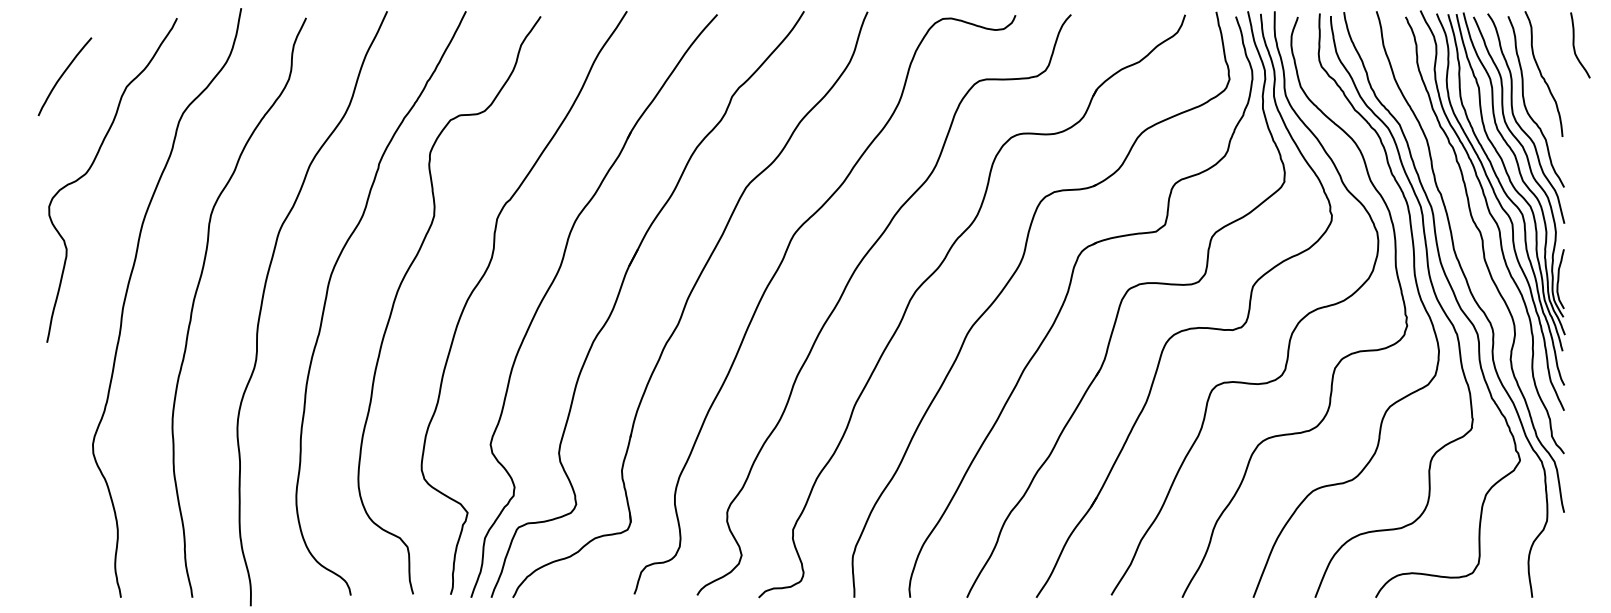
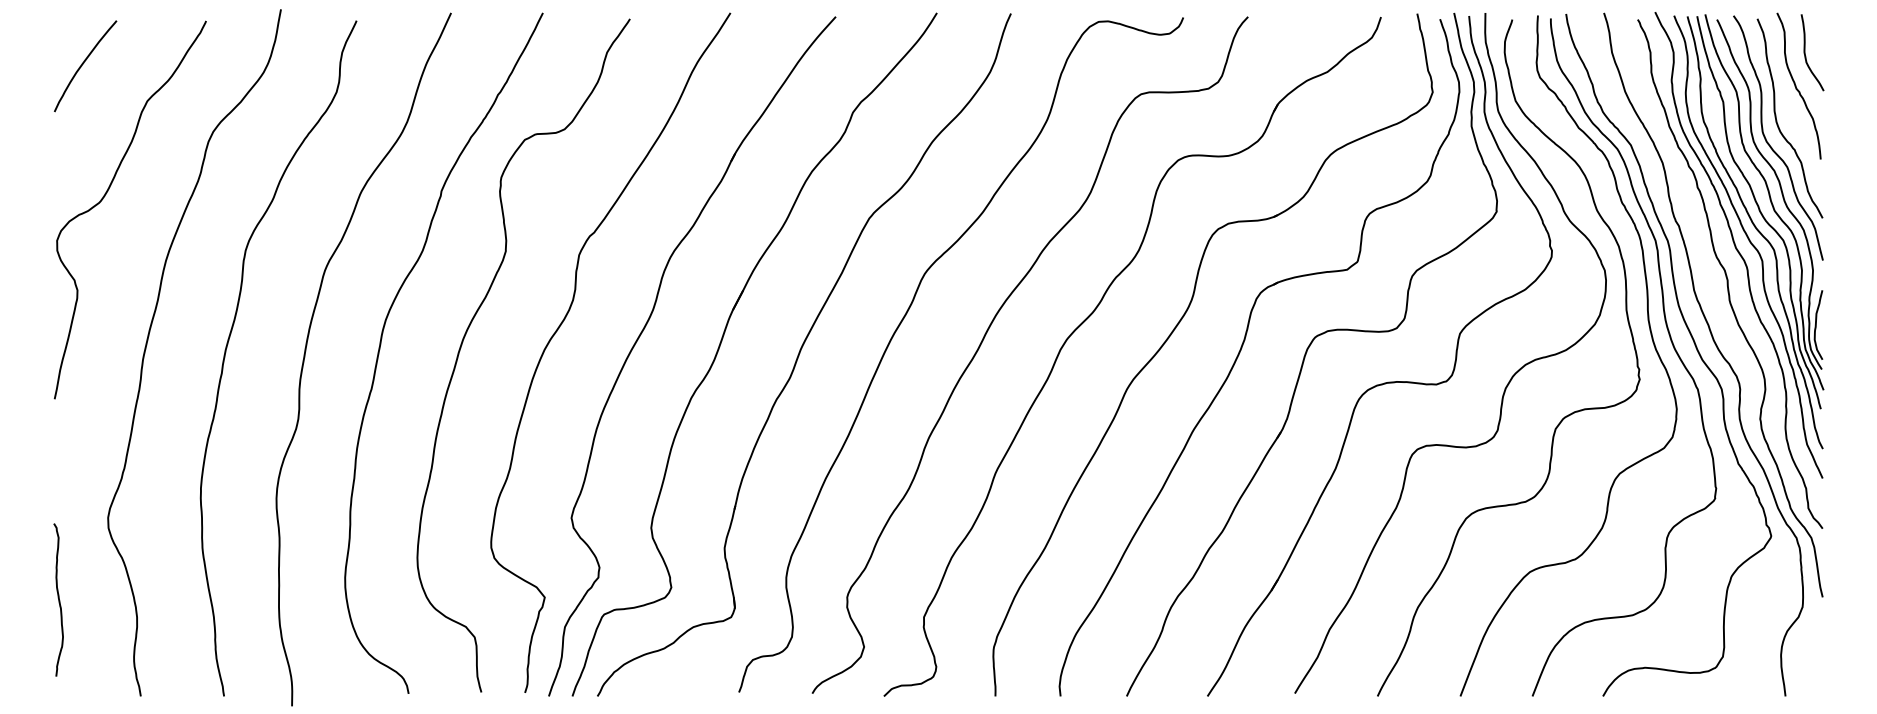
curve: (1574, 45) -> (1805, 52), moved
curve: (63, 75) -> (83, 64), moved
curve: (50, 514) -> (58, 599), added

